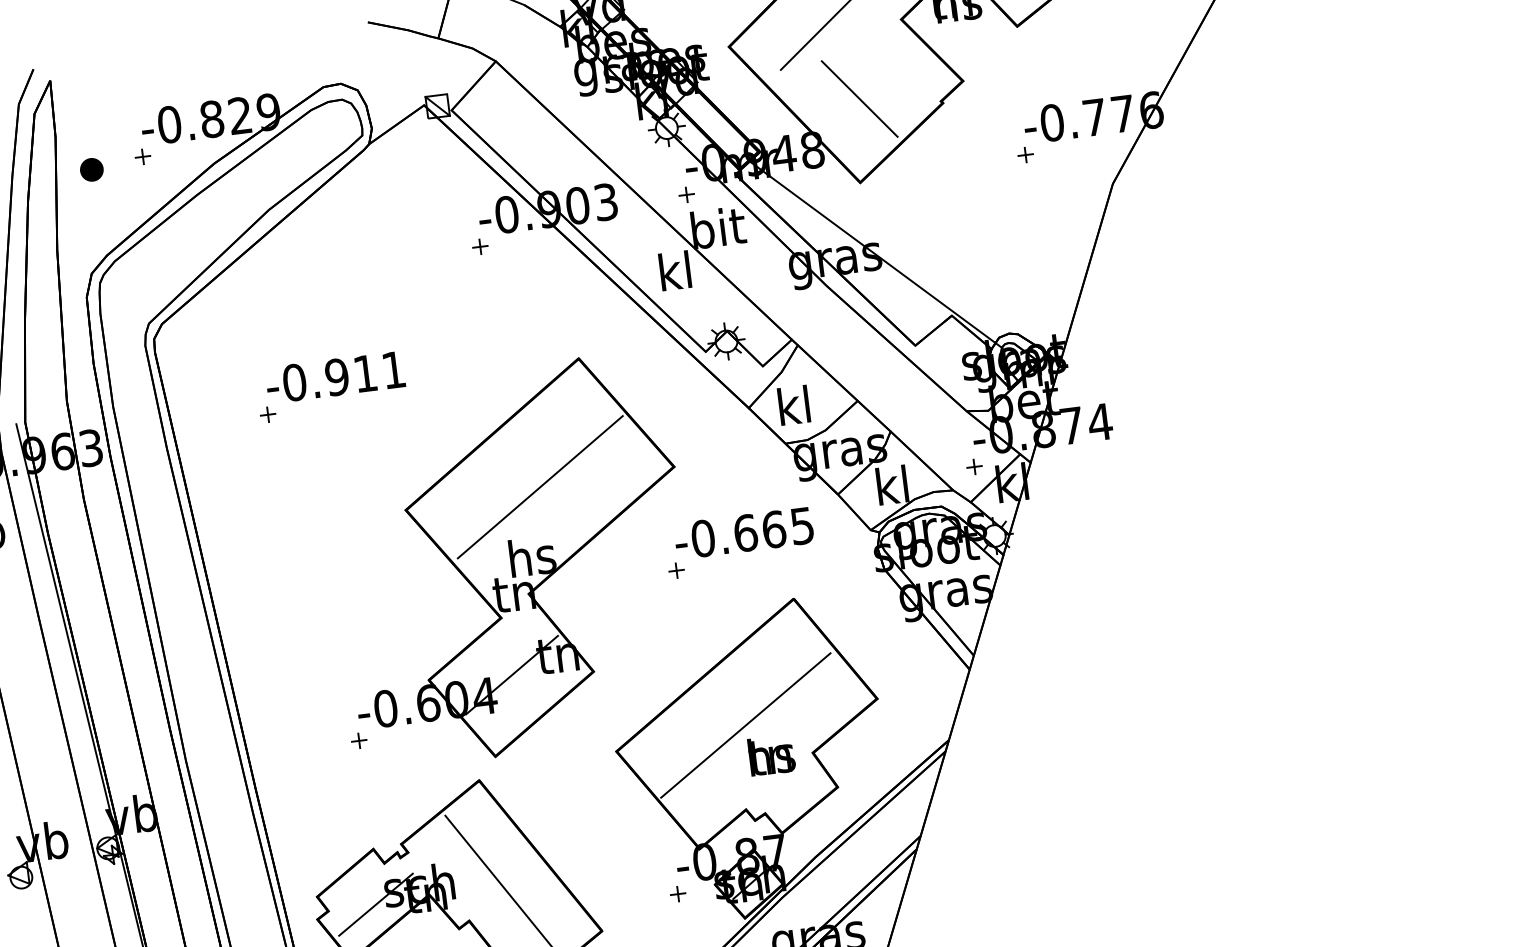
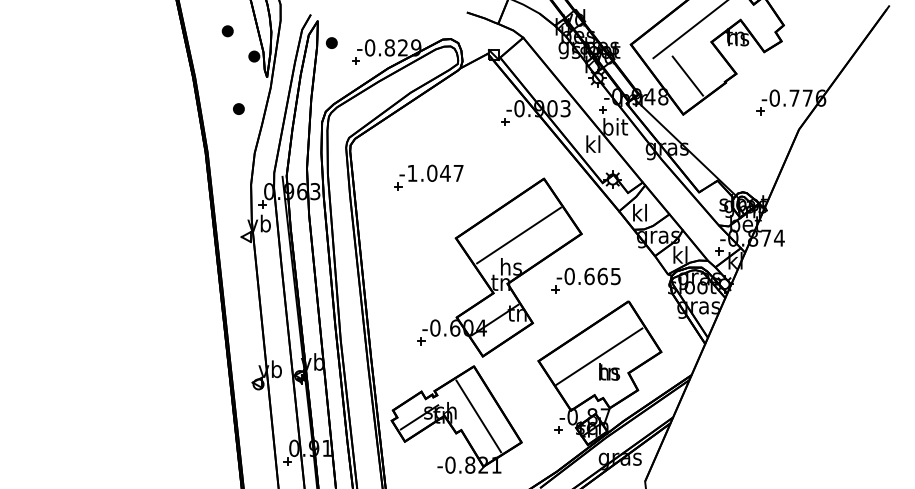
part: (90, 168) -> (331, 42), moved
text: (343, 374) -> (435, 172), -0.911 -> -1.047
part: (738, 542) -> (585, 280), moved

